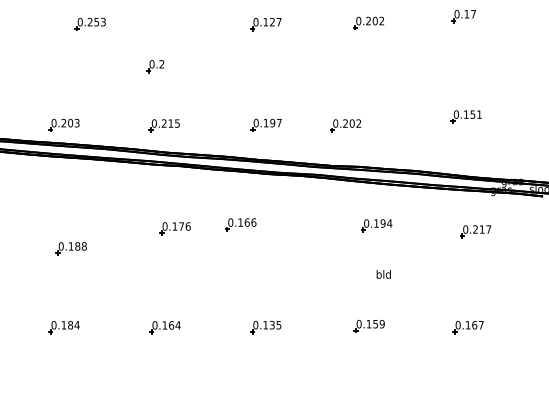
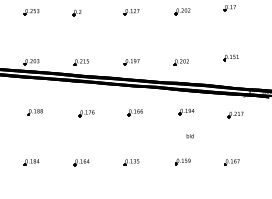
part: (89, 25) -> (31, 12), moved
part: (154, 65) -> (76, 12), moved
part: (344, 125) -> (180, 62), moved
part: (239, 224) -> (134, 112), moved
part: (69, 248) -> (34, 112), moved

